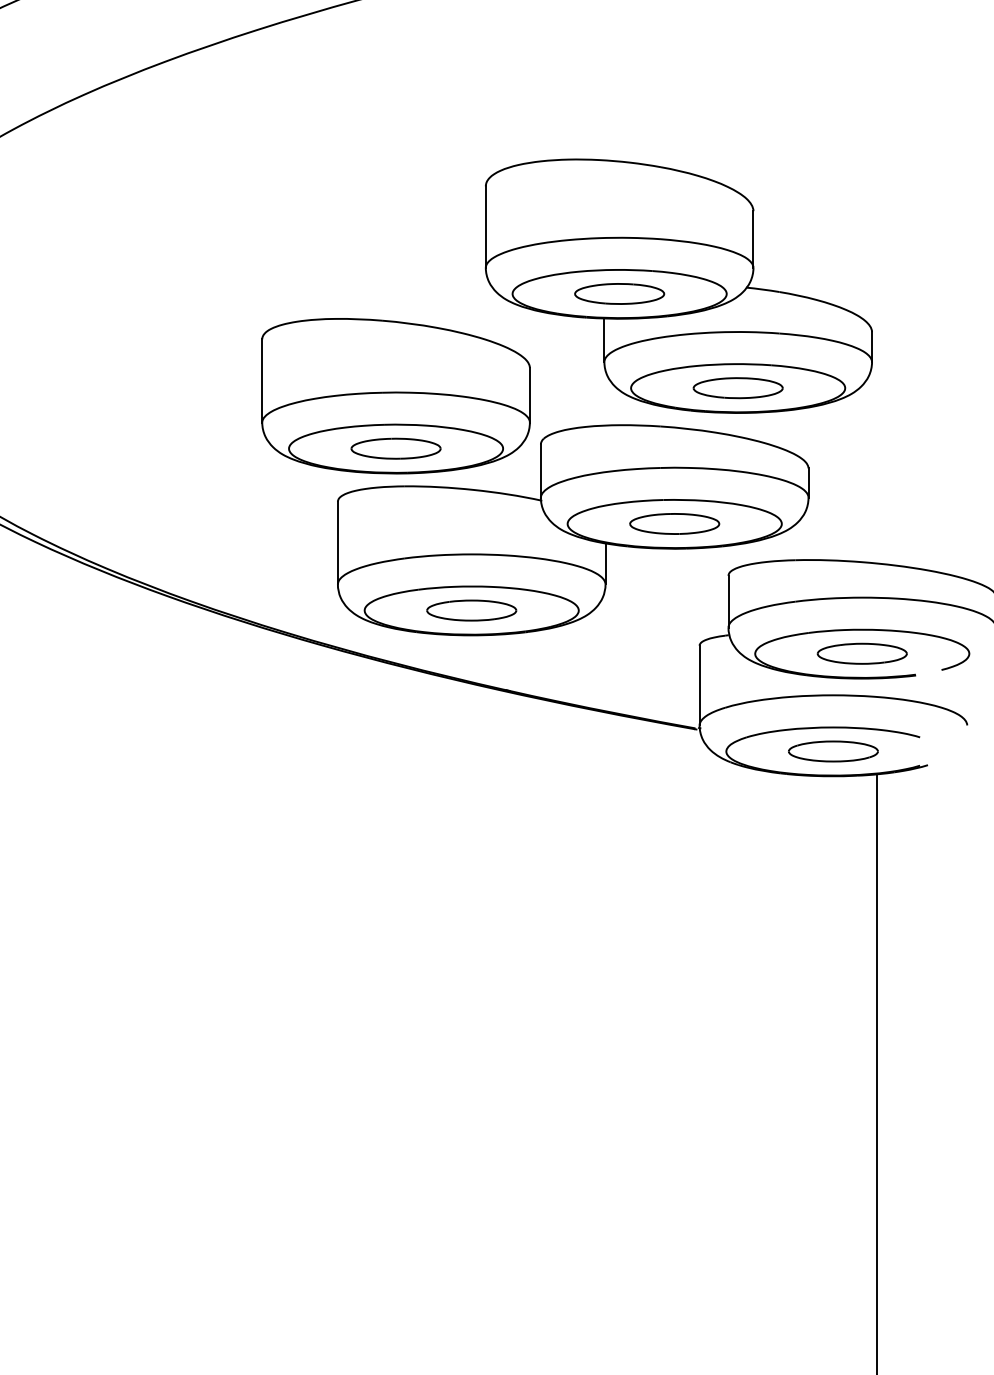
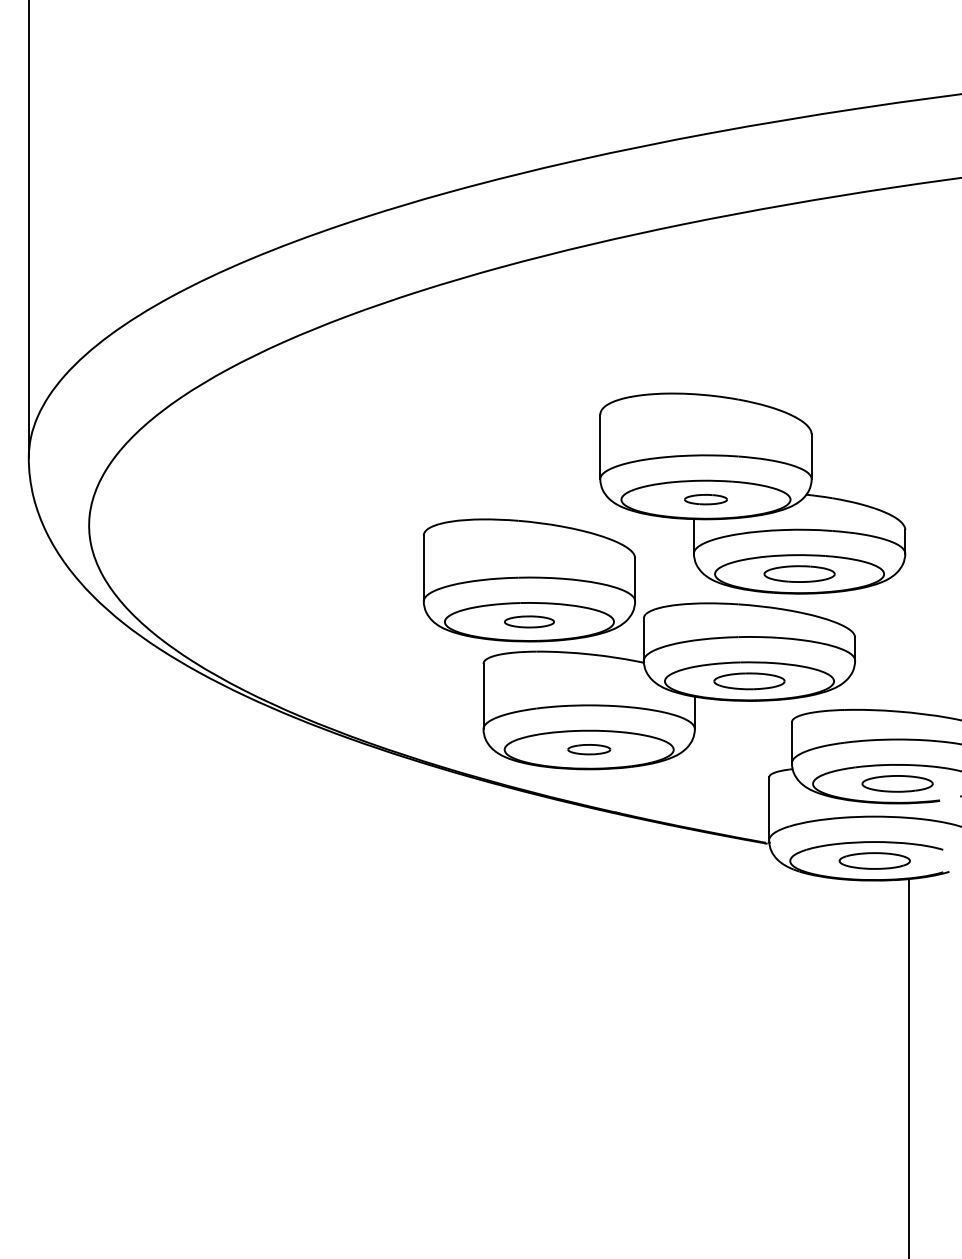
part: (619, 293) -> (705, 499), size x0.6
part: (396, 448) -> (529, 621), size x0.7
part: (472, 610) -> (589, 749), size x0.6

